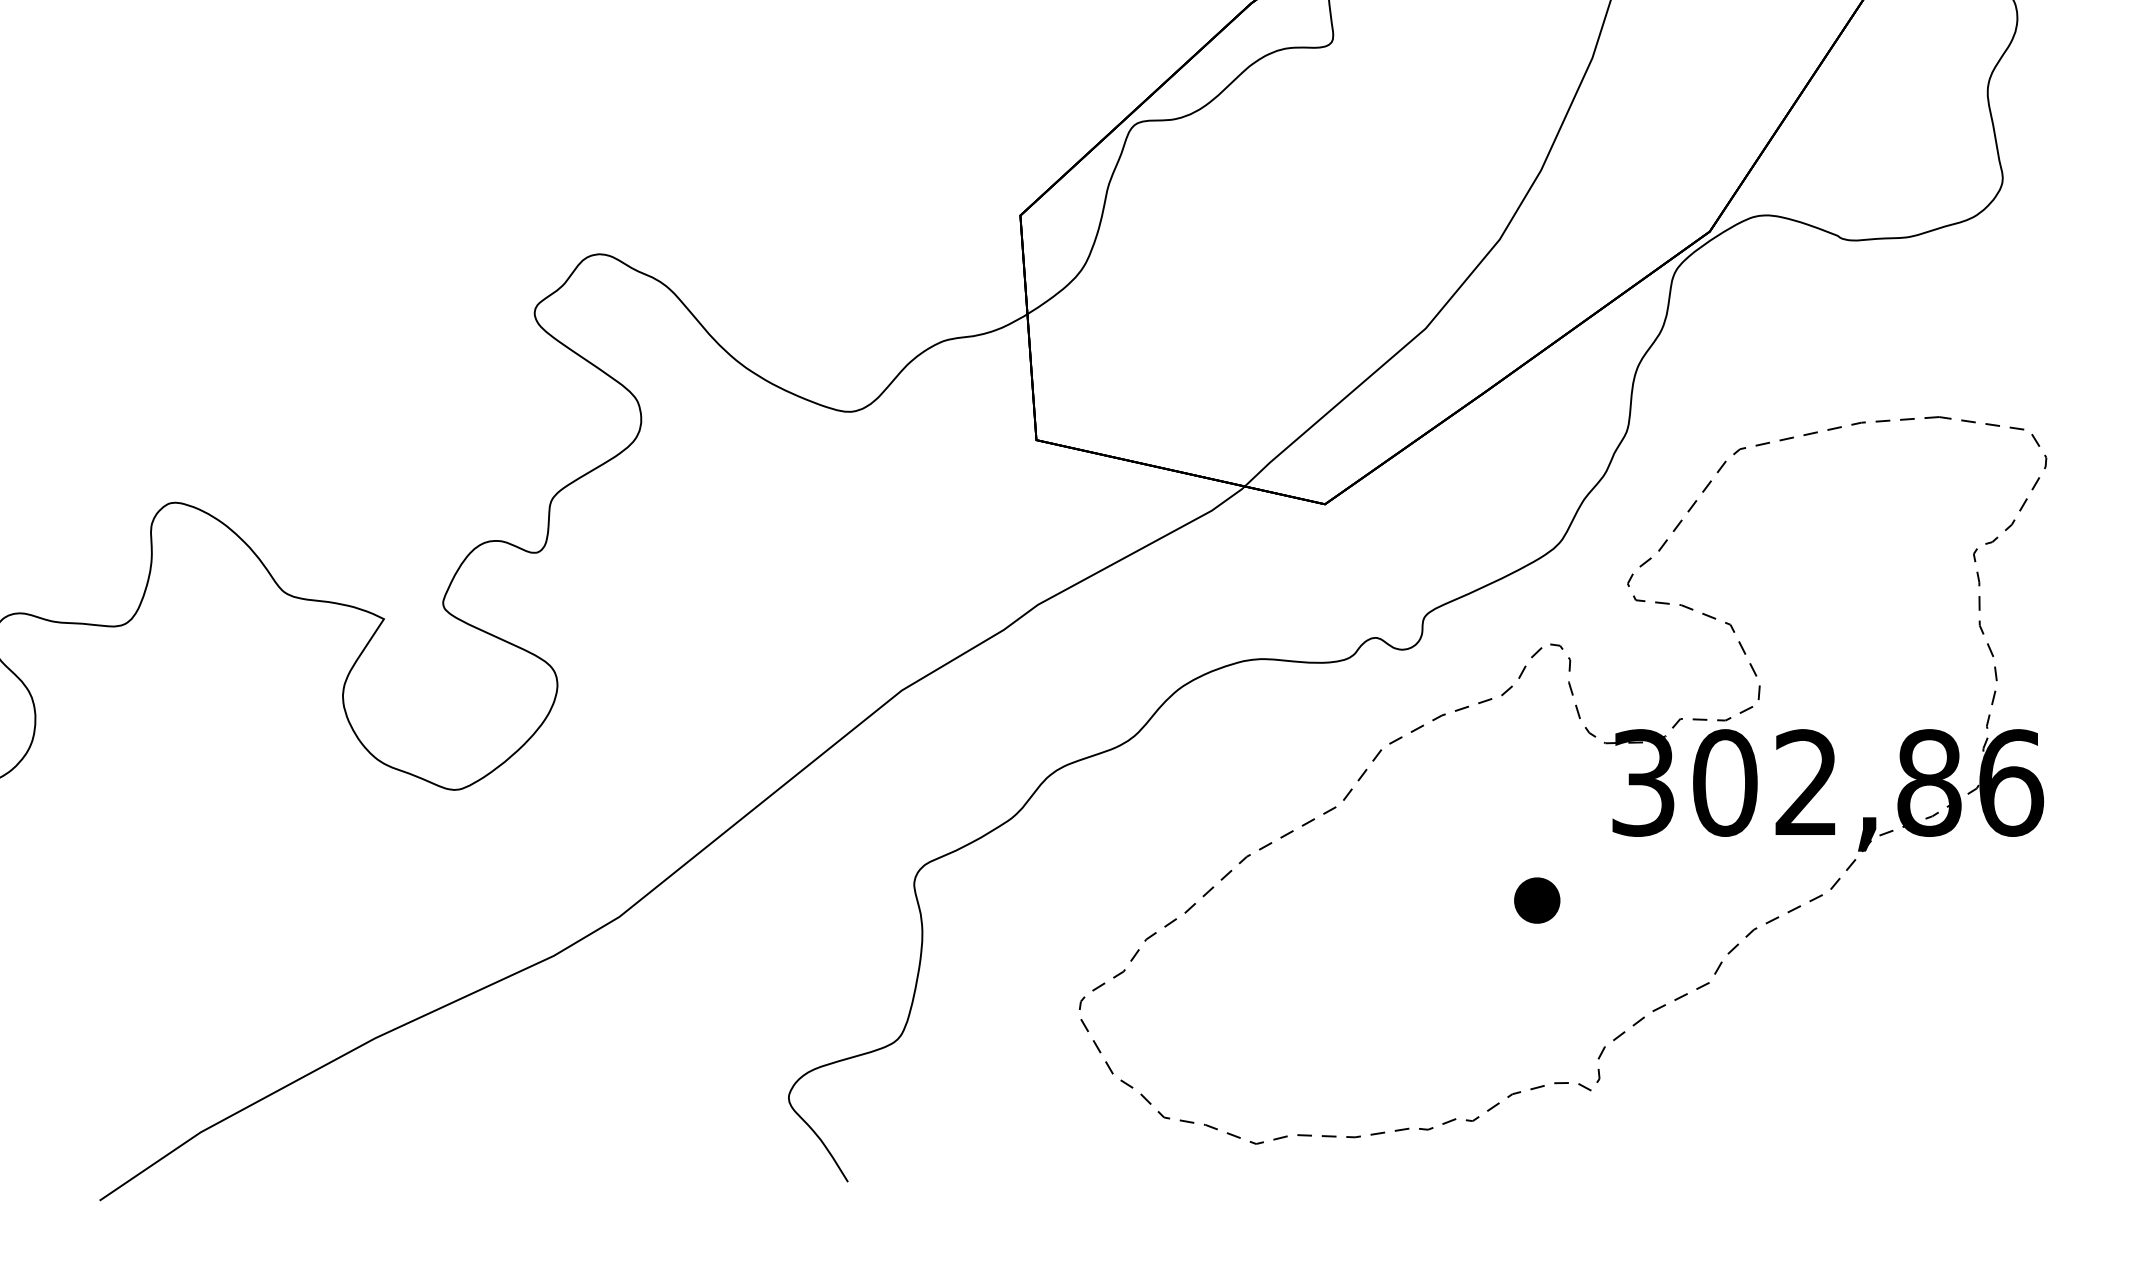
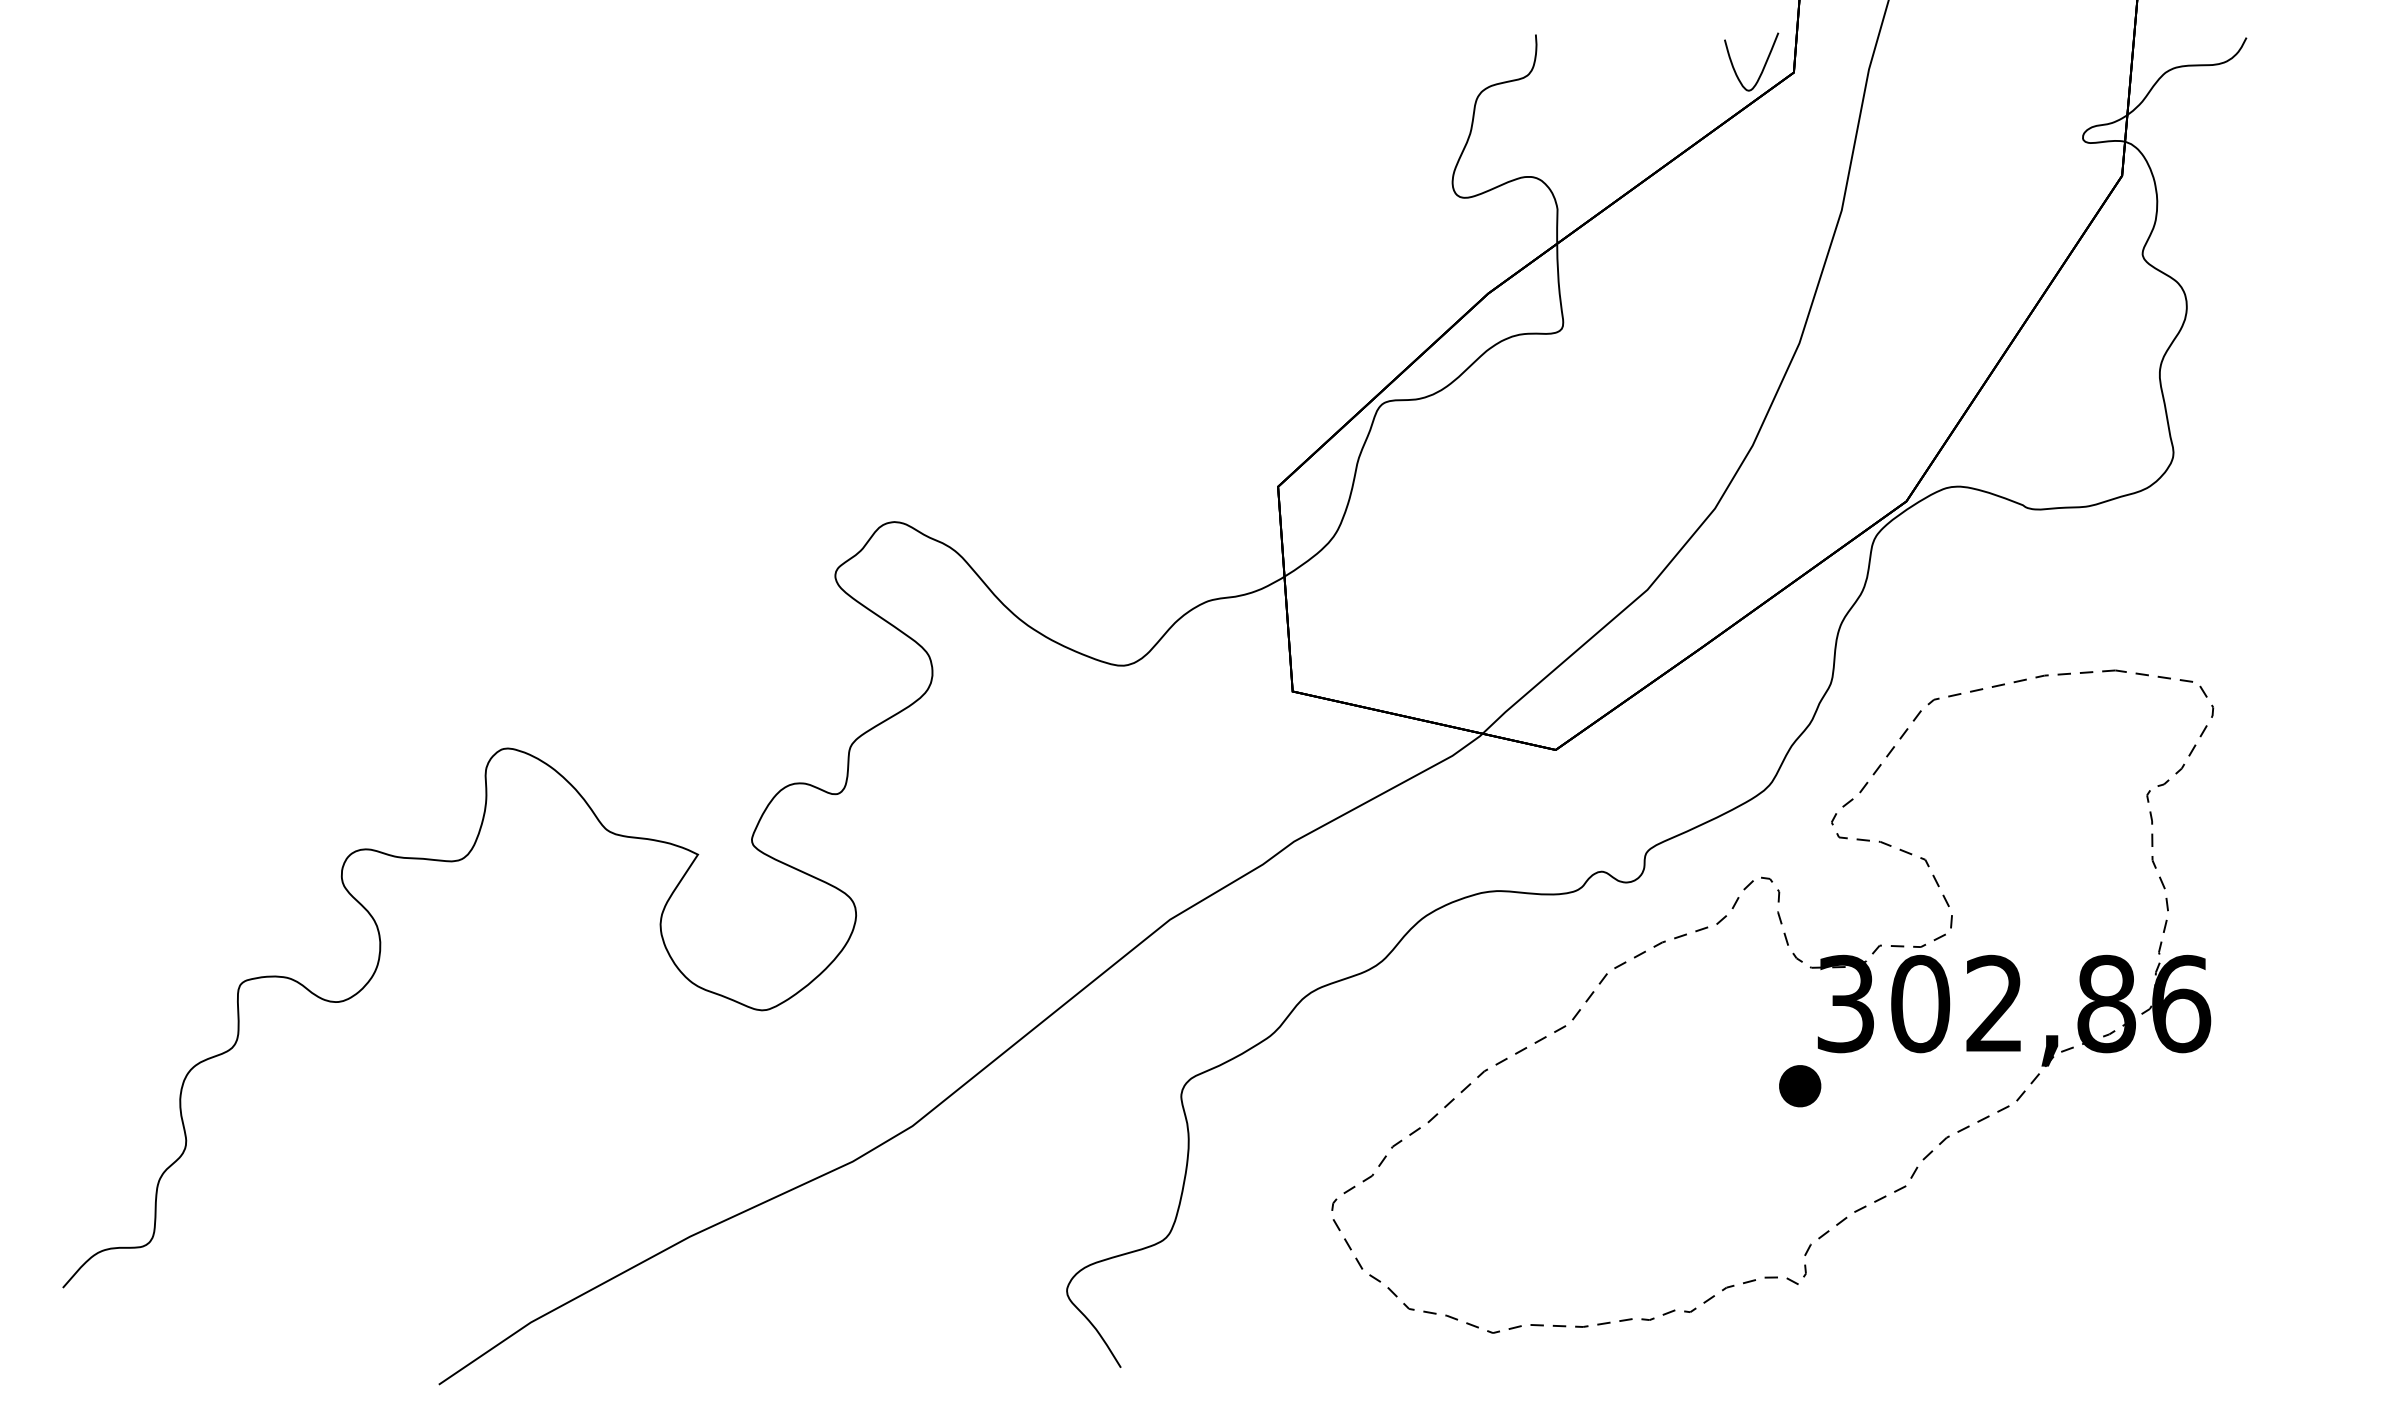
part: (1537, 900) -> (1800, 1086), moved

